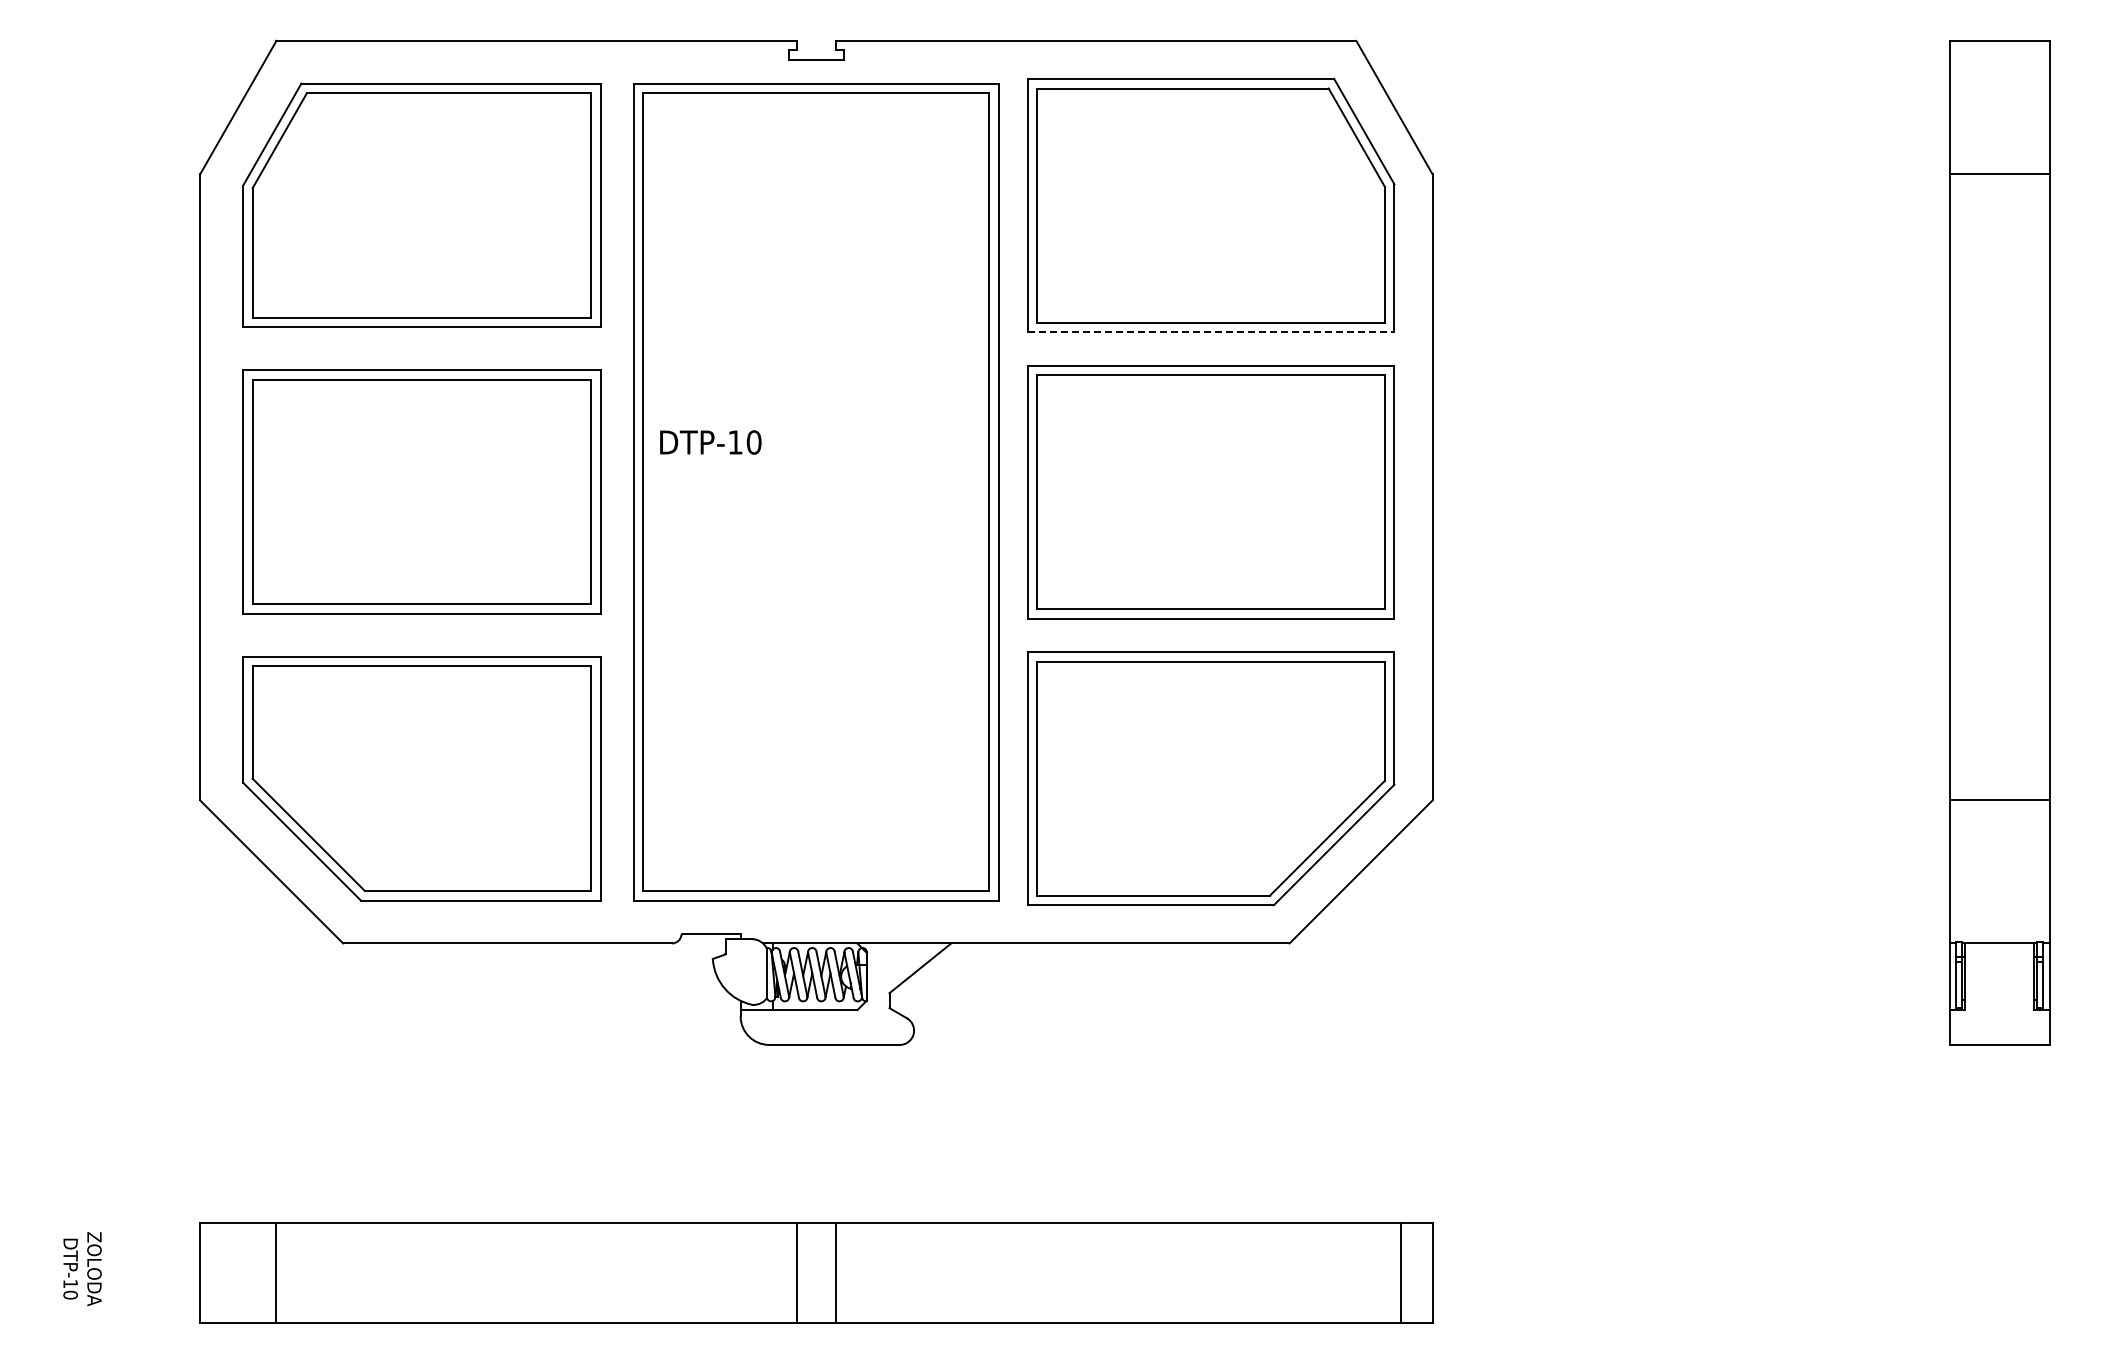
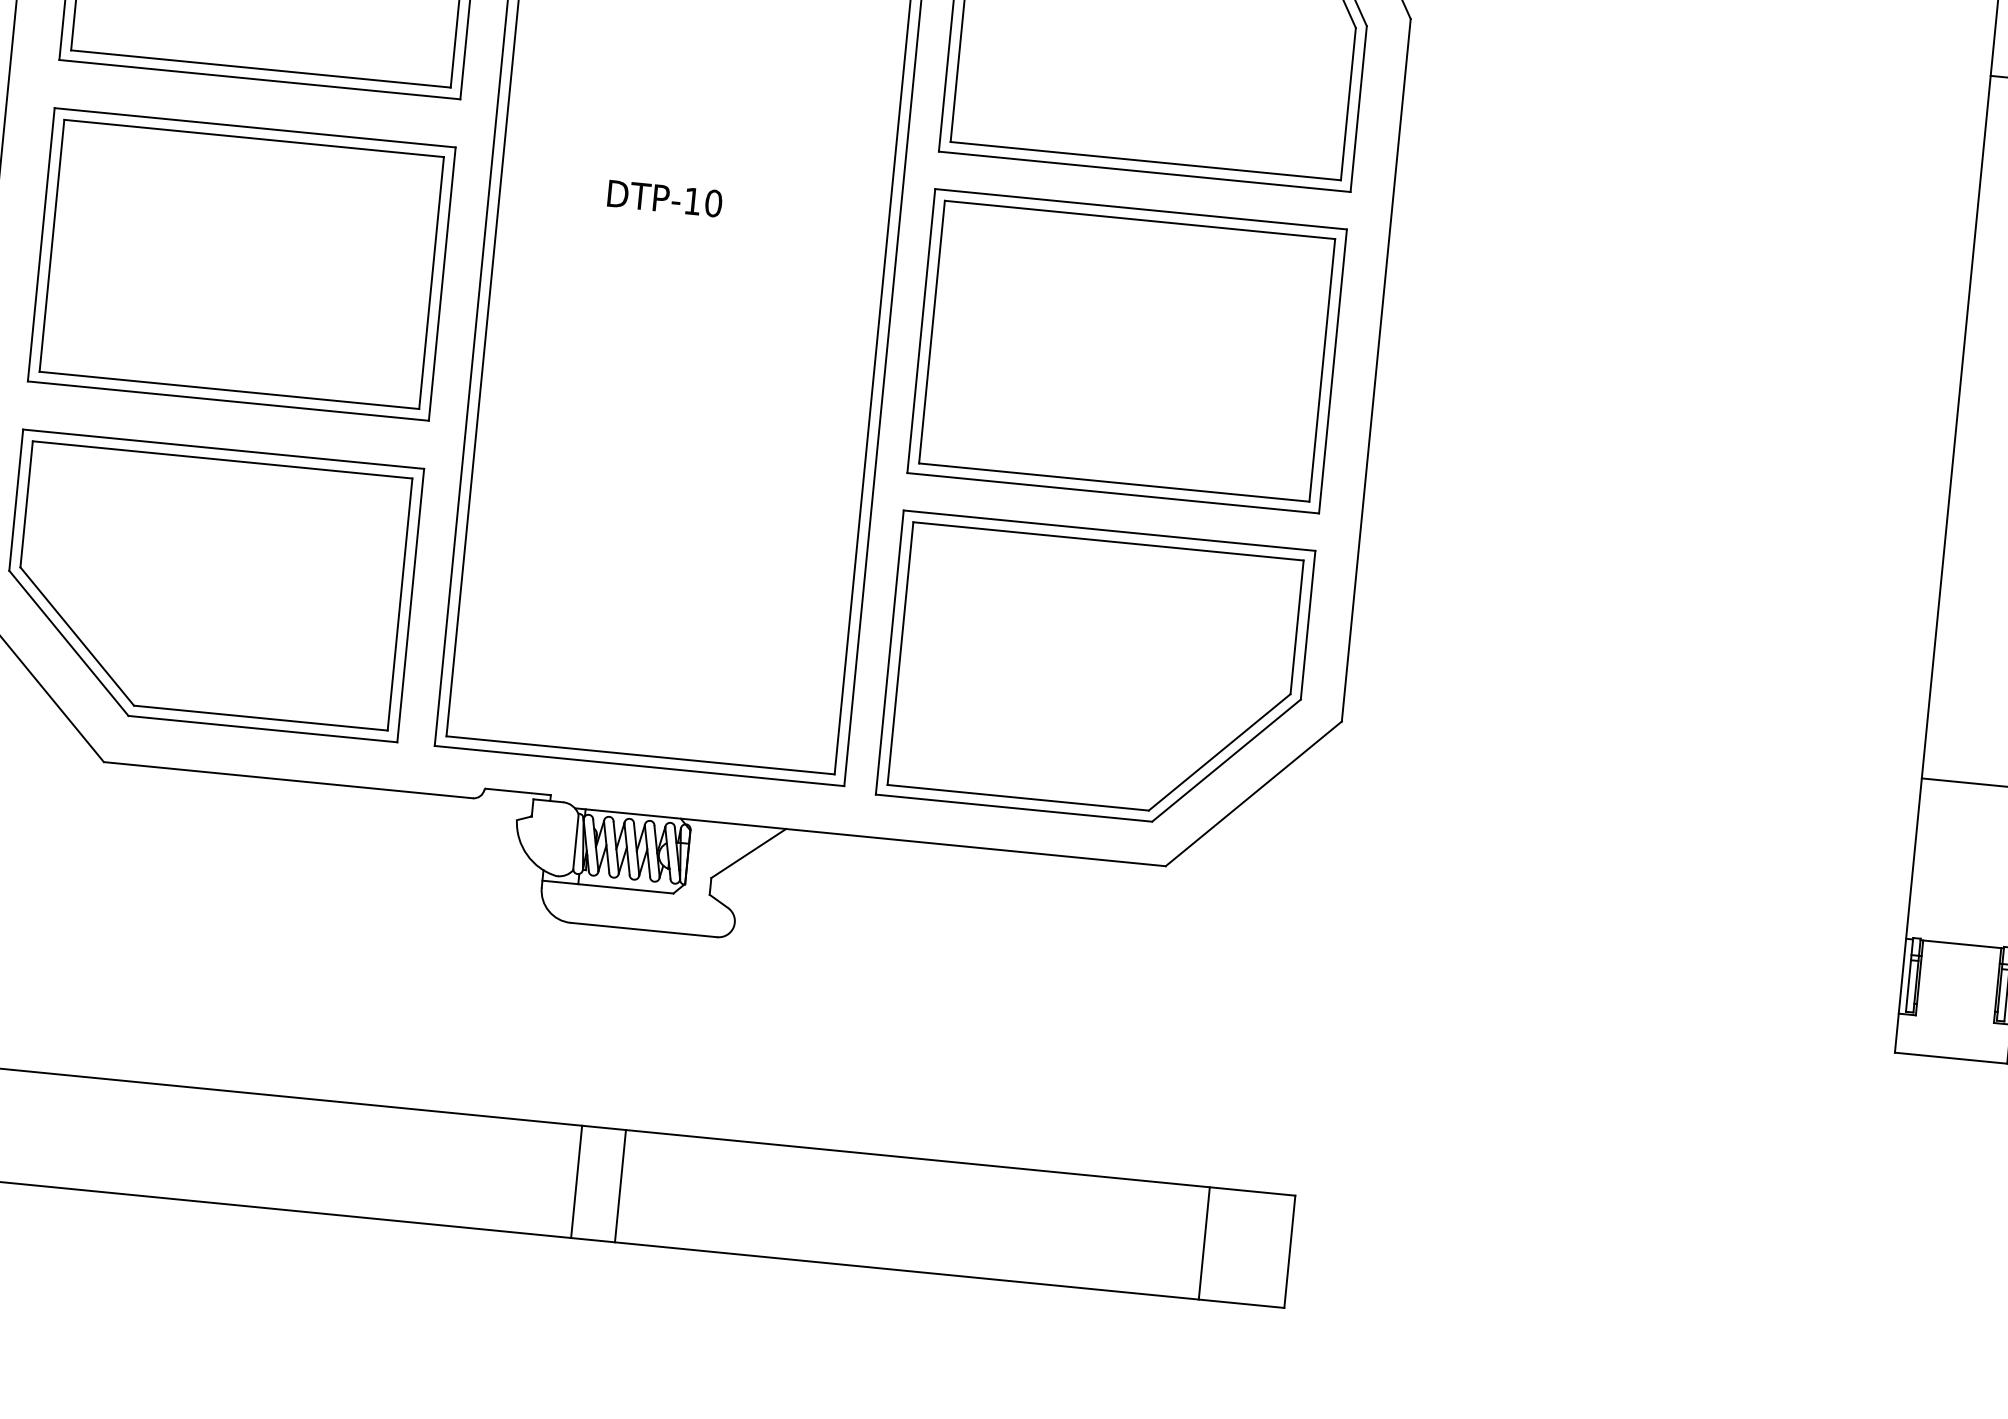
line: (1211, 332) -> (1145, 172), dashed -> solid
text: (710, 442) -> (664, 198), moved
line: (1401, 1273) -> (1204, 1243), moved

